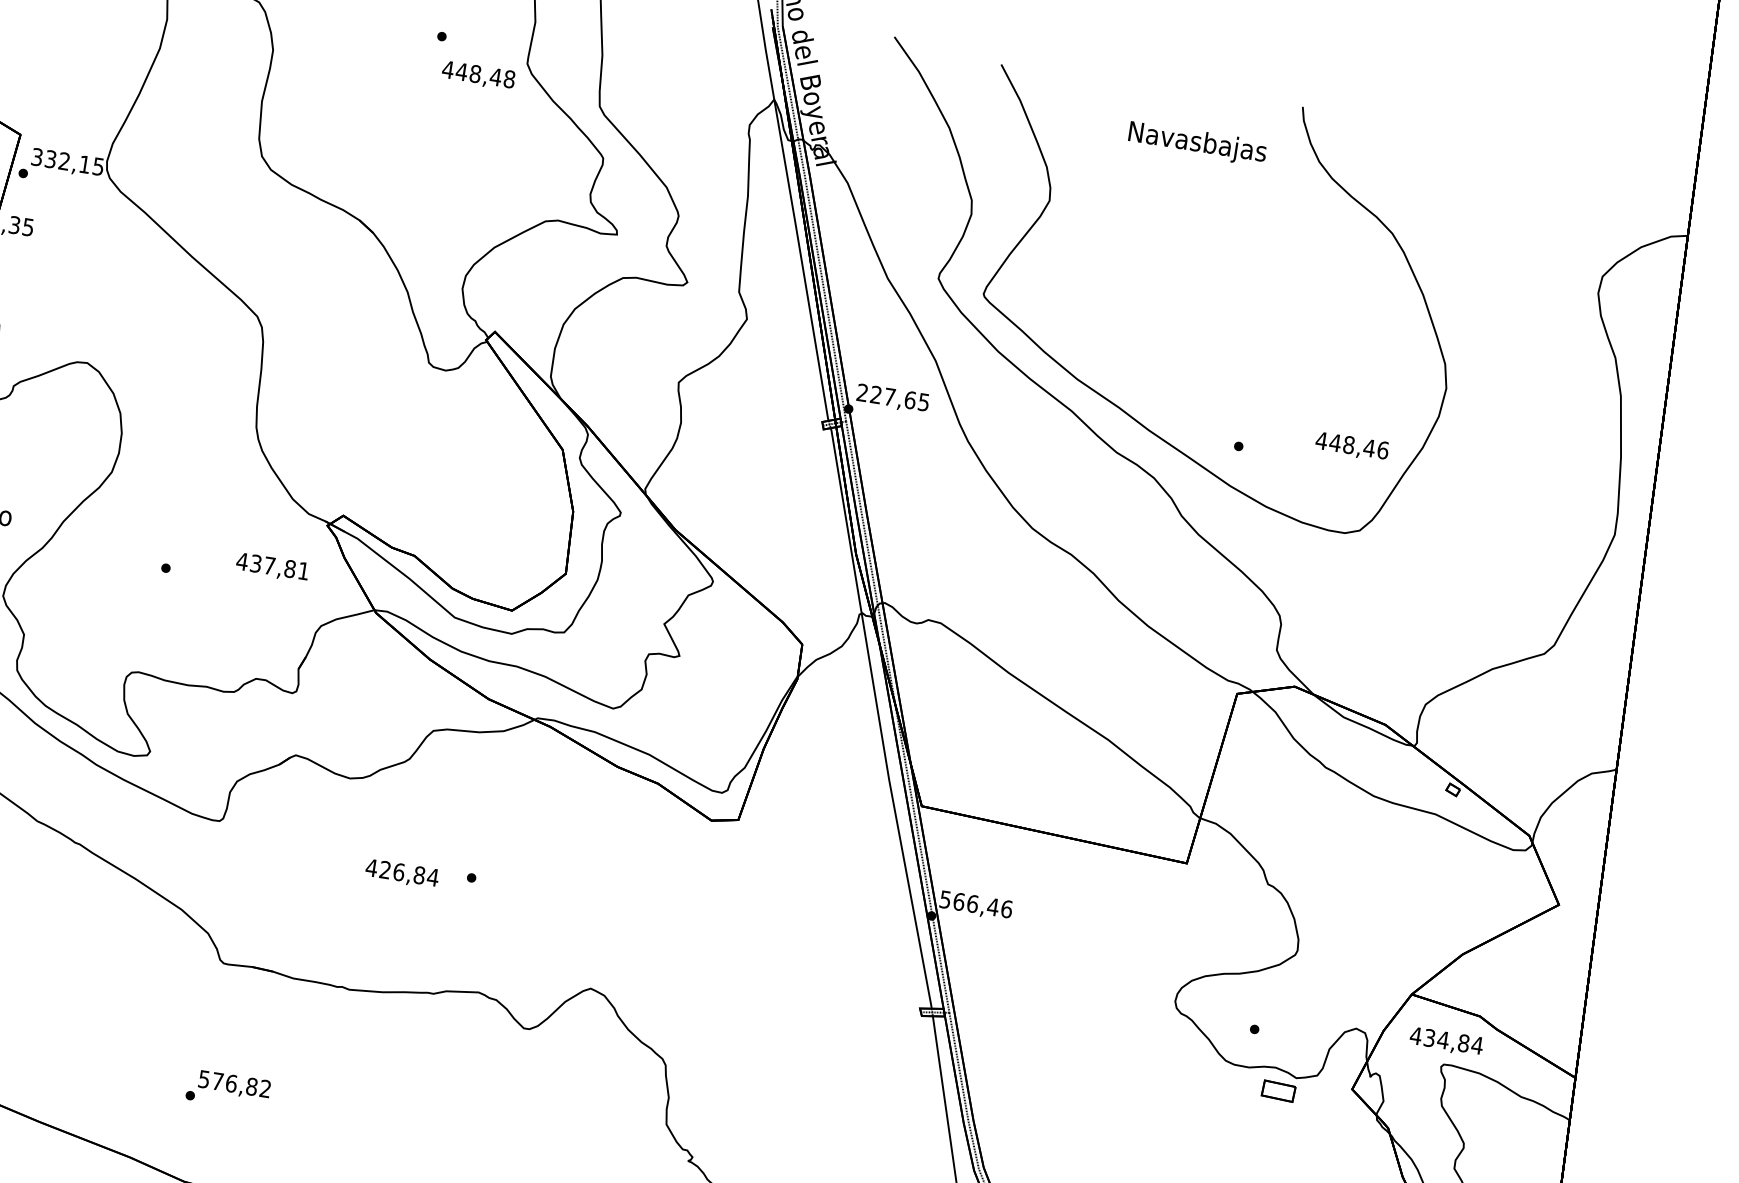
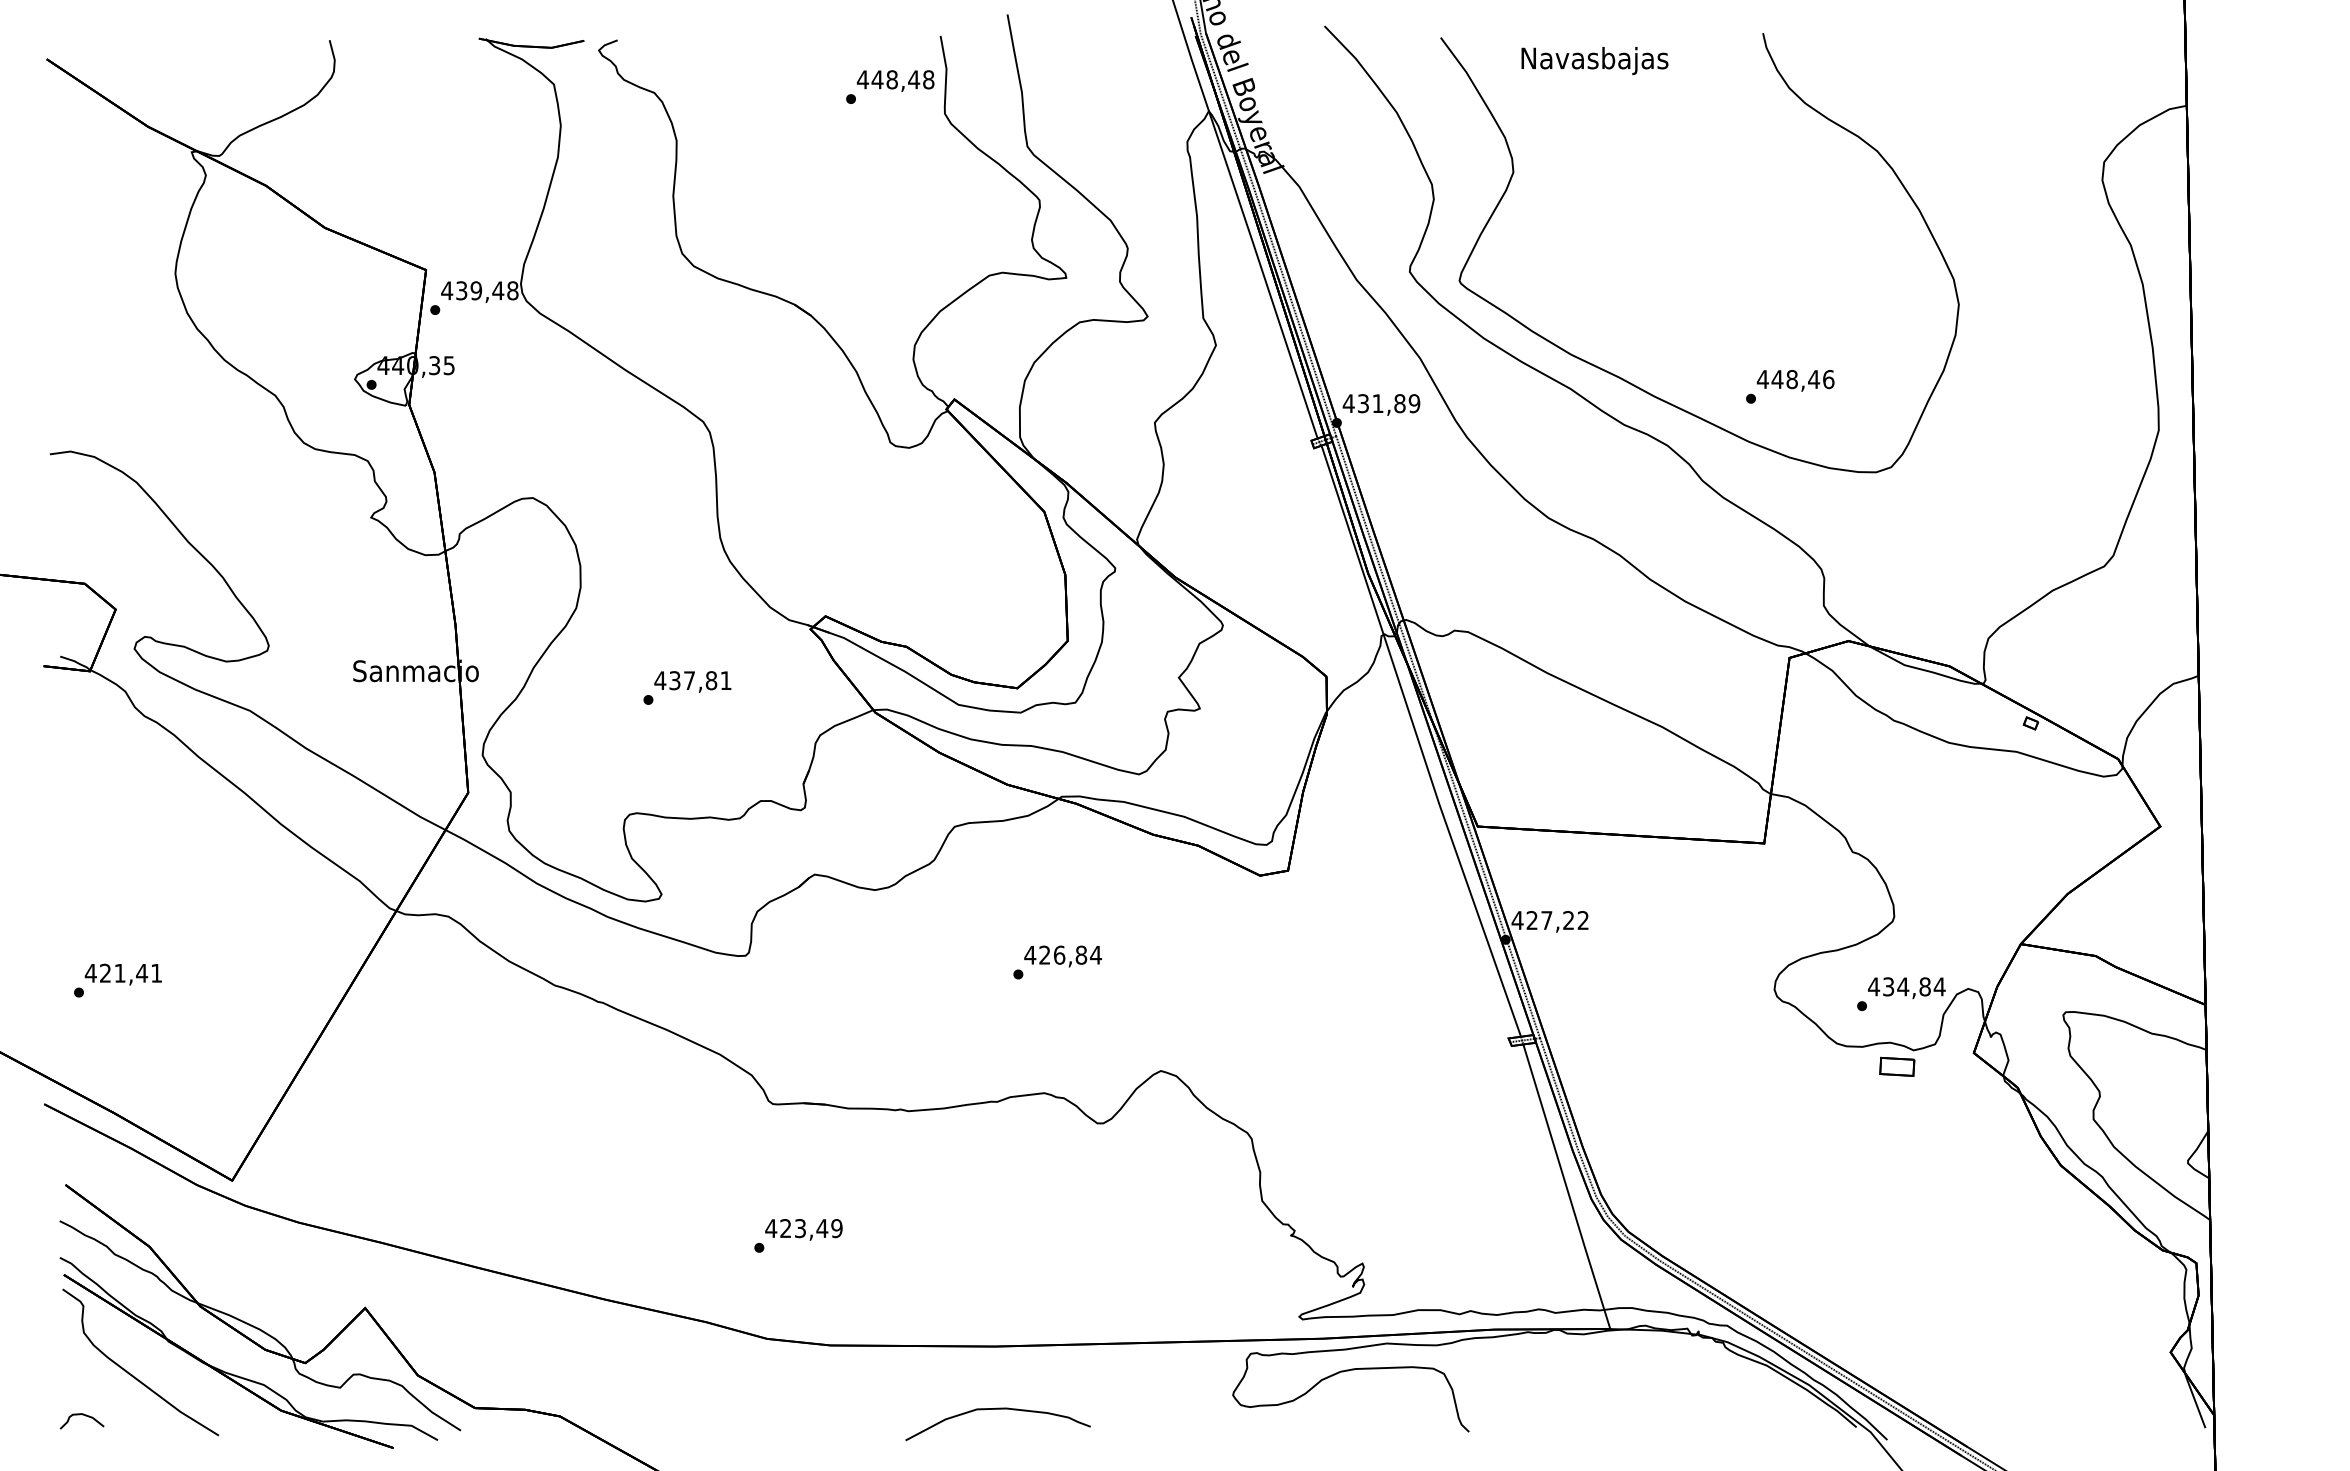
text: (478, 75) -> (895, 80), moved
text: (1197, 143) -> (1594, 60), moved
text: (67, 161) -> (479, 290), 332,15 -> 439,48
text: (893, 397) -> (1381, 403), 227,65 -> 431,89
text: (1351, 446) -> (1795, 380), moved
text: (272, 567) -> (692, 681), moved
text: (401, 873) -> (1062, 956), moved
text: (976, 904) -> (1550, 920), 566,46 -> 427,22
text: (1446, 1042) -> (1906, 988), moved
text: (234, 1084) -> (803, 1228), 576,82 -> 423,49

